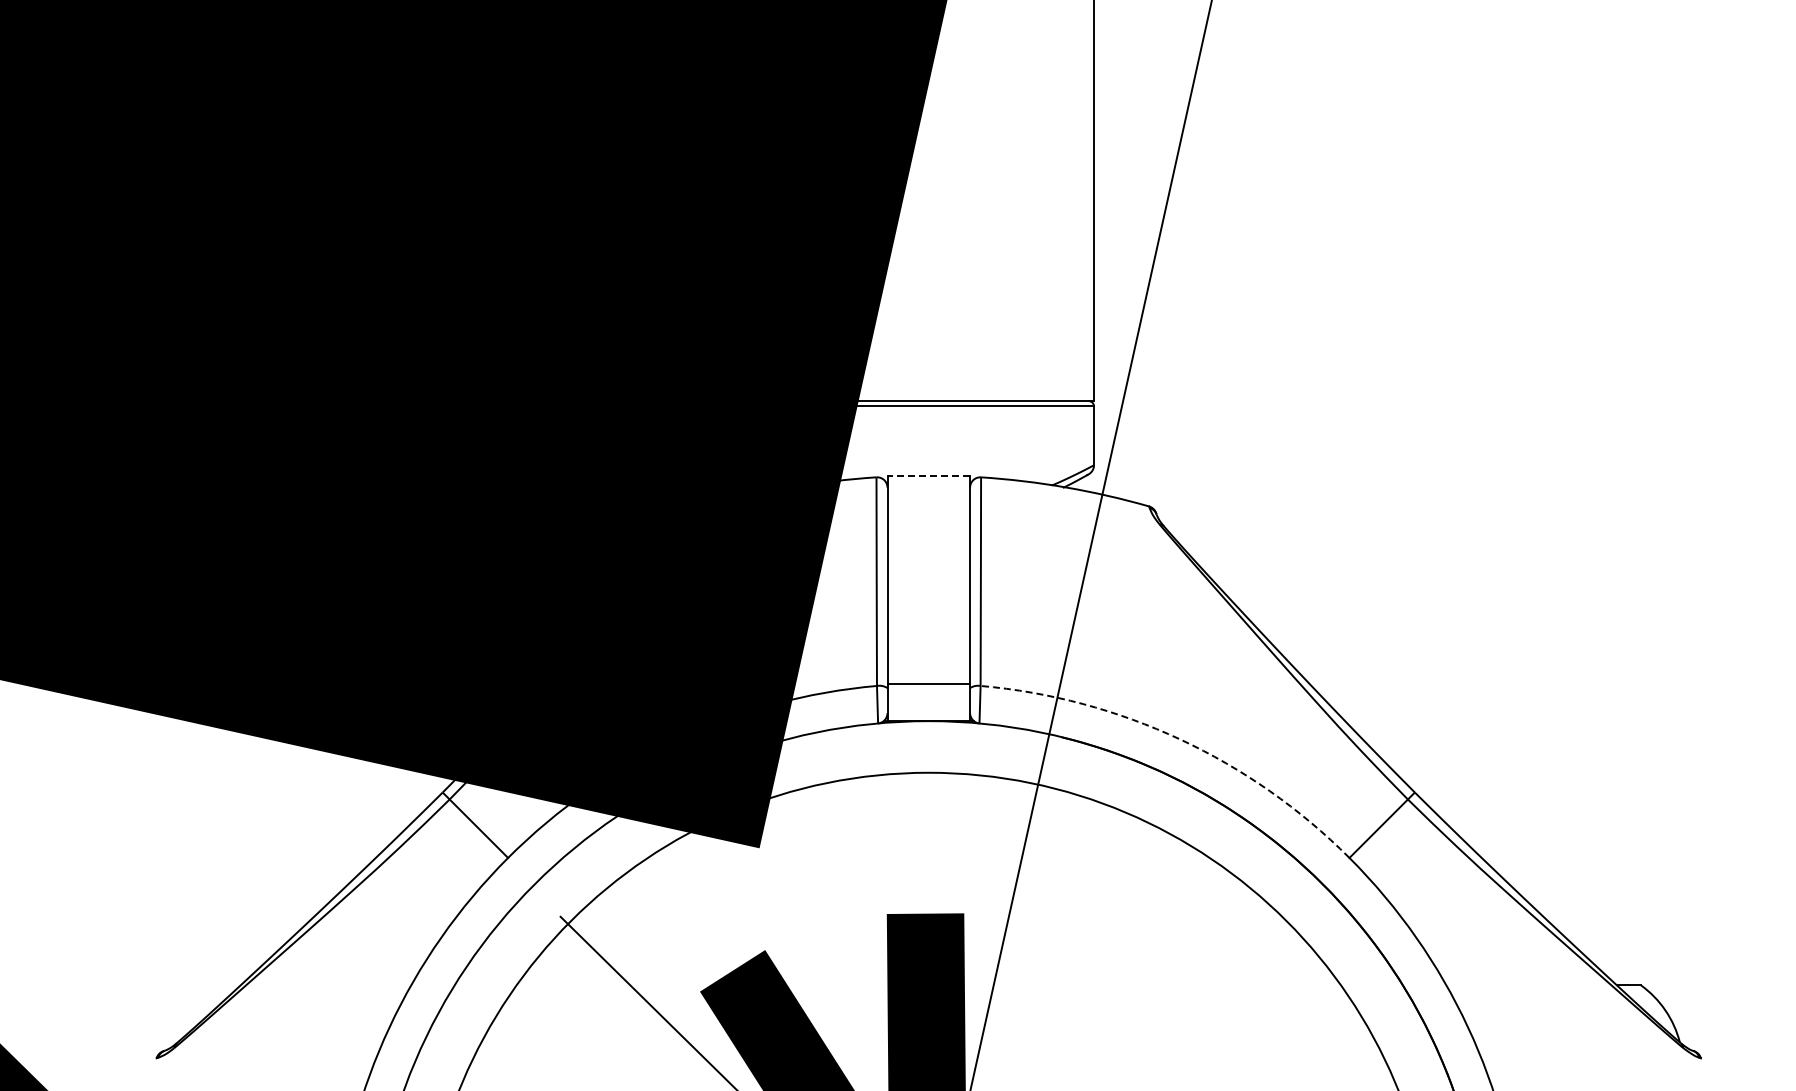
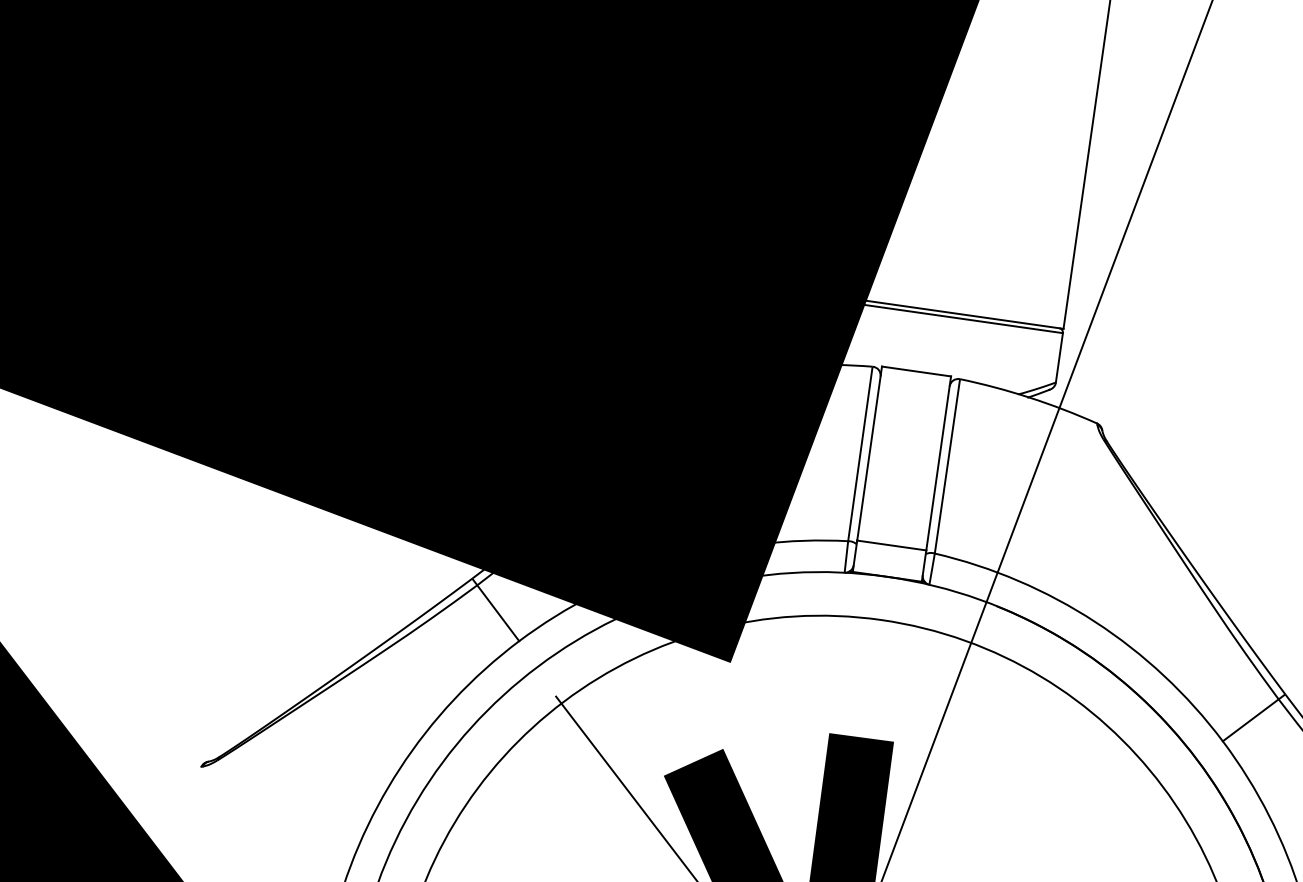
line: (928, 475) -> (916, 371), dashed -> solid
arc: (1180, 739) -> (1095, 622), dashed -> solid

